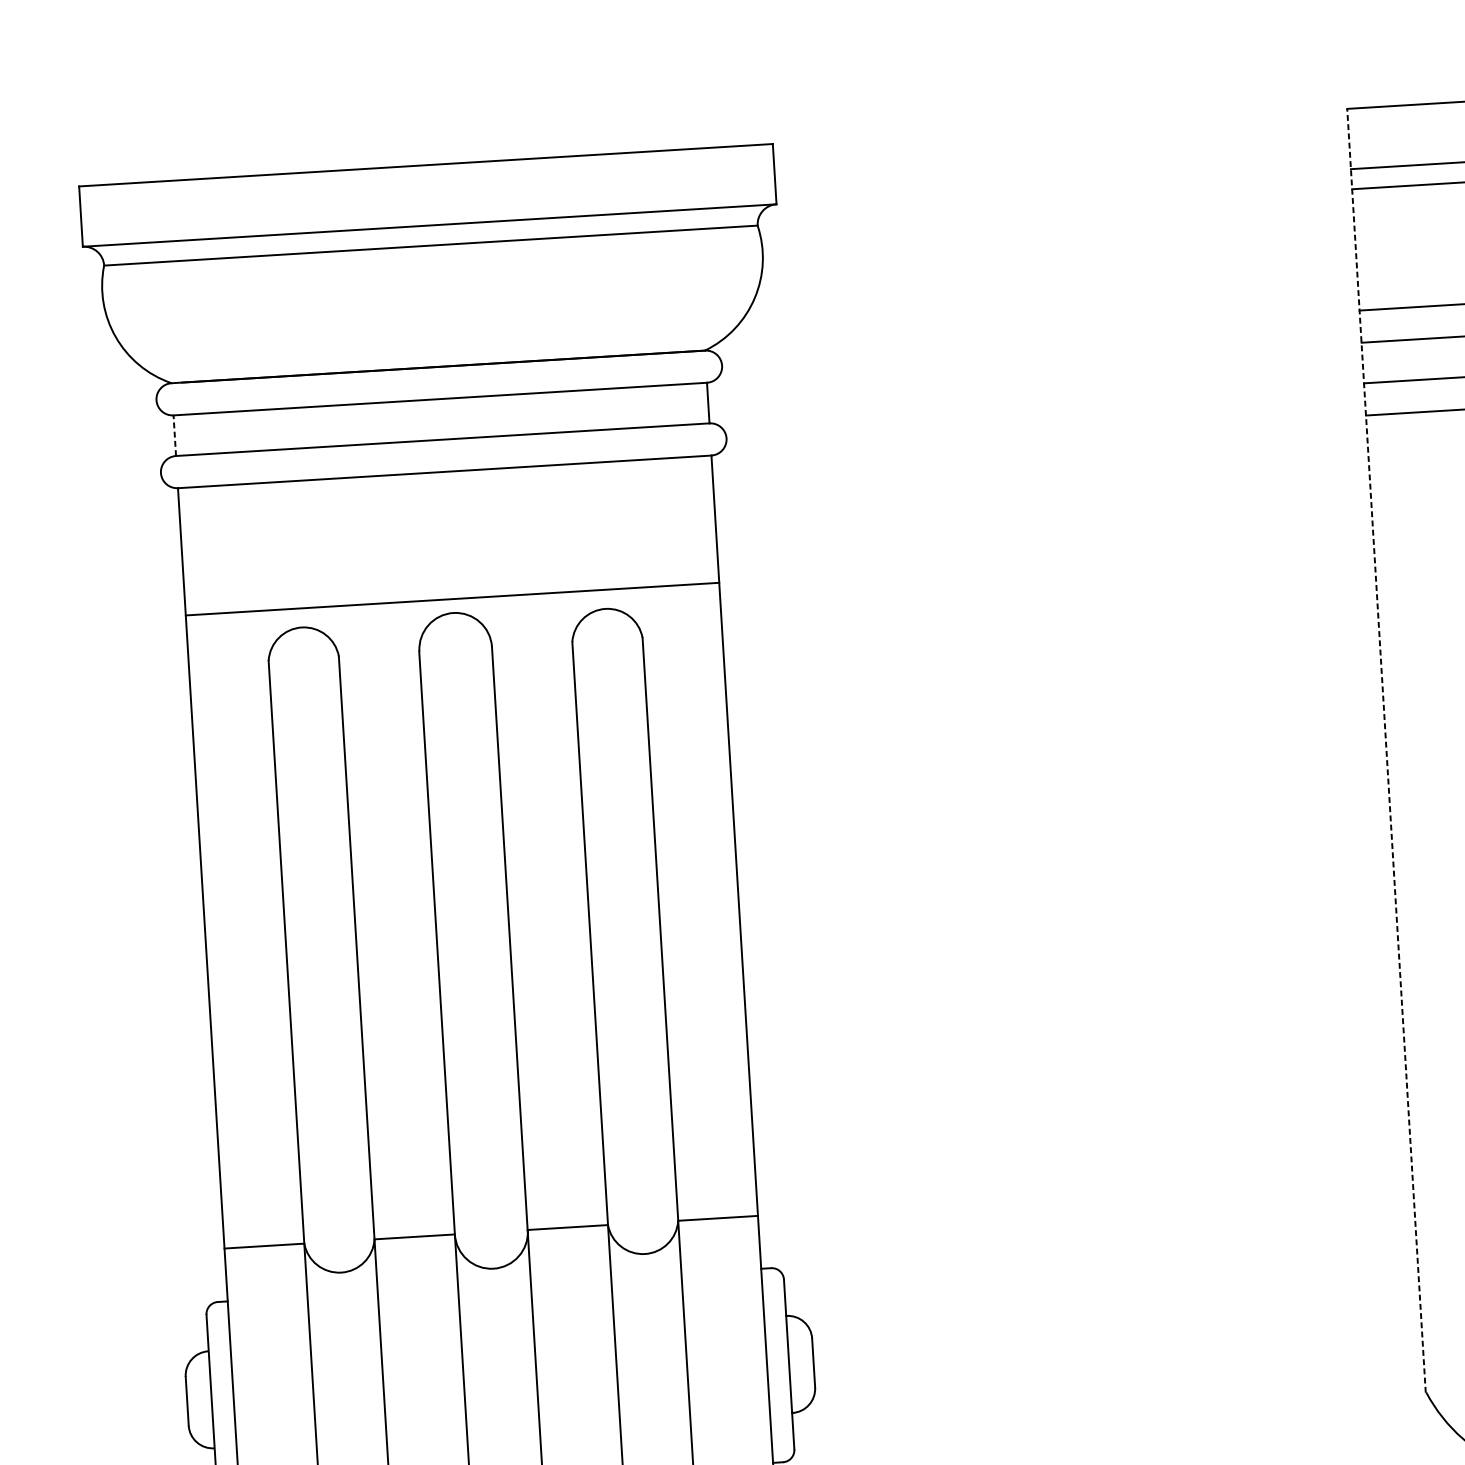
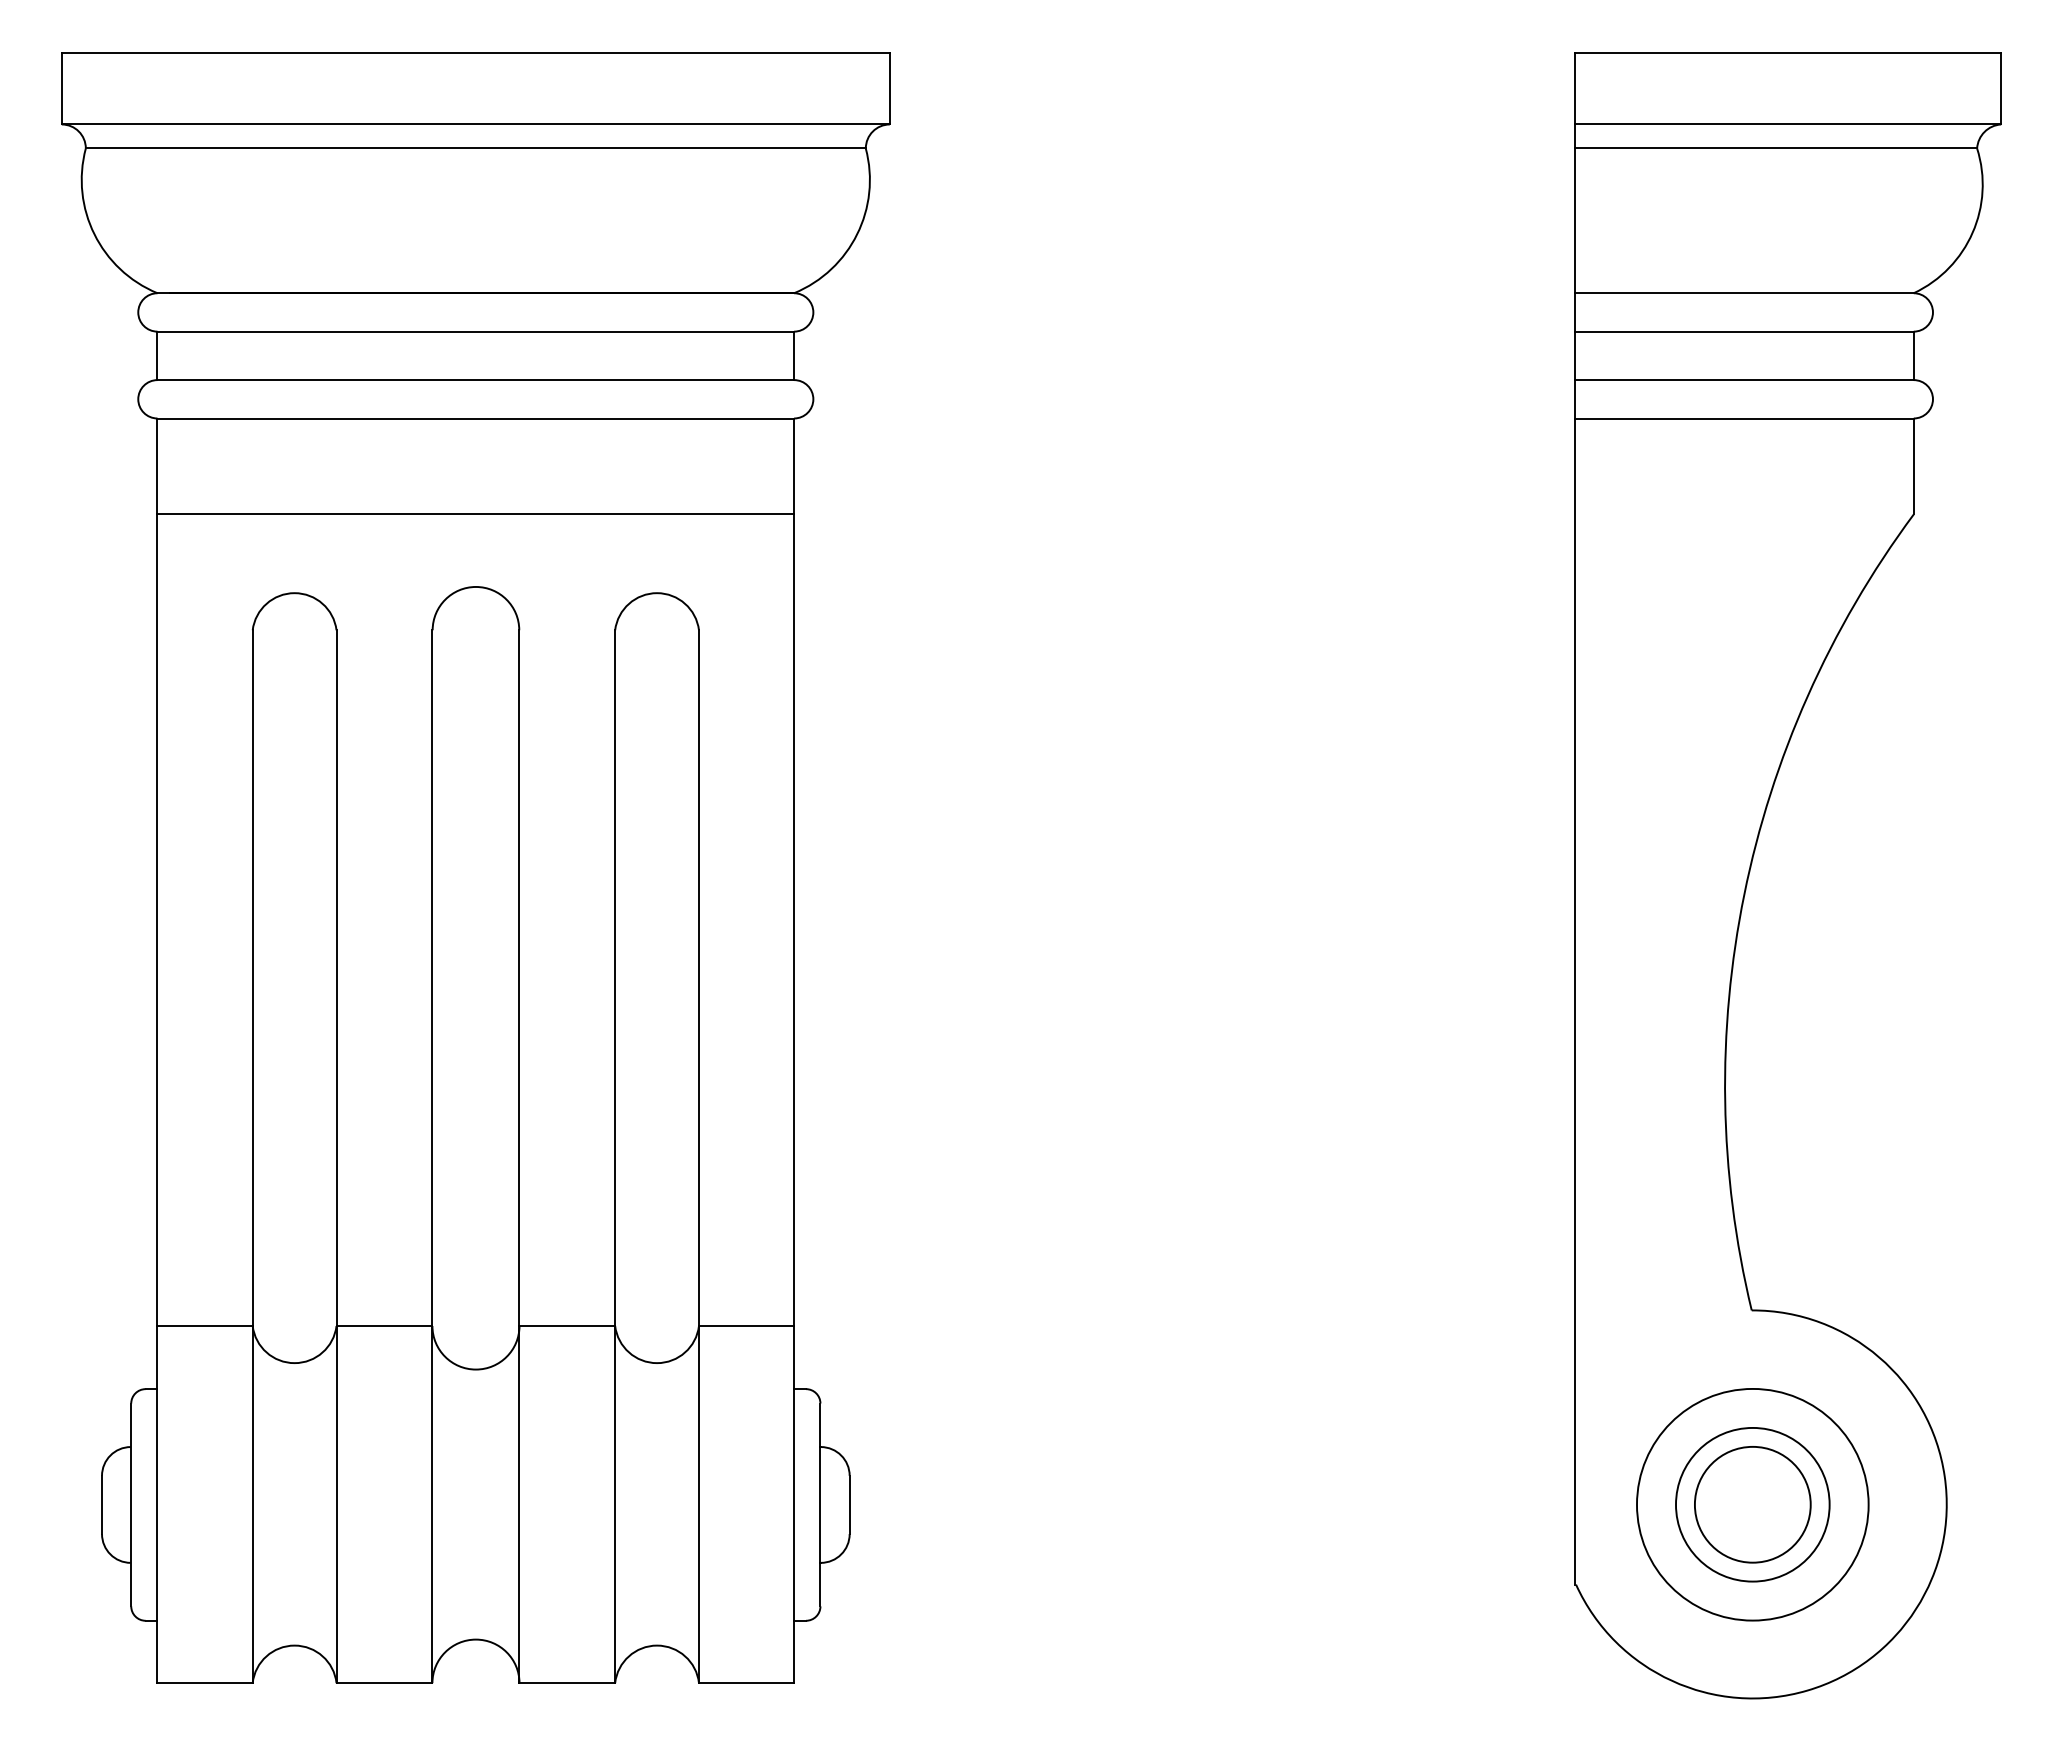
line: (174, 435) -> (157, 355), dashed -> solid
line: (452, 599) -> (475, 514), moved
line: (1386, 750) -> (1575, 818), dashed -> solid

